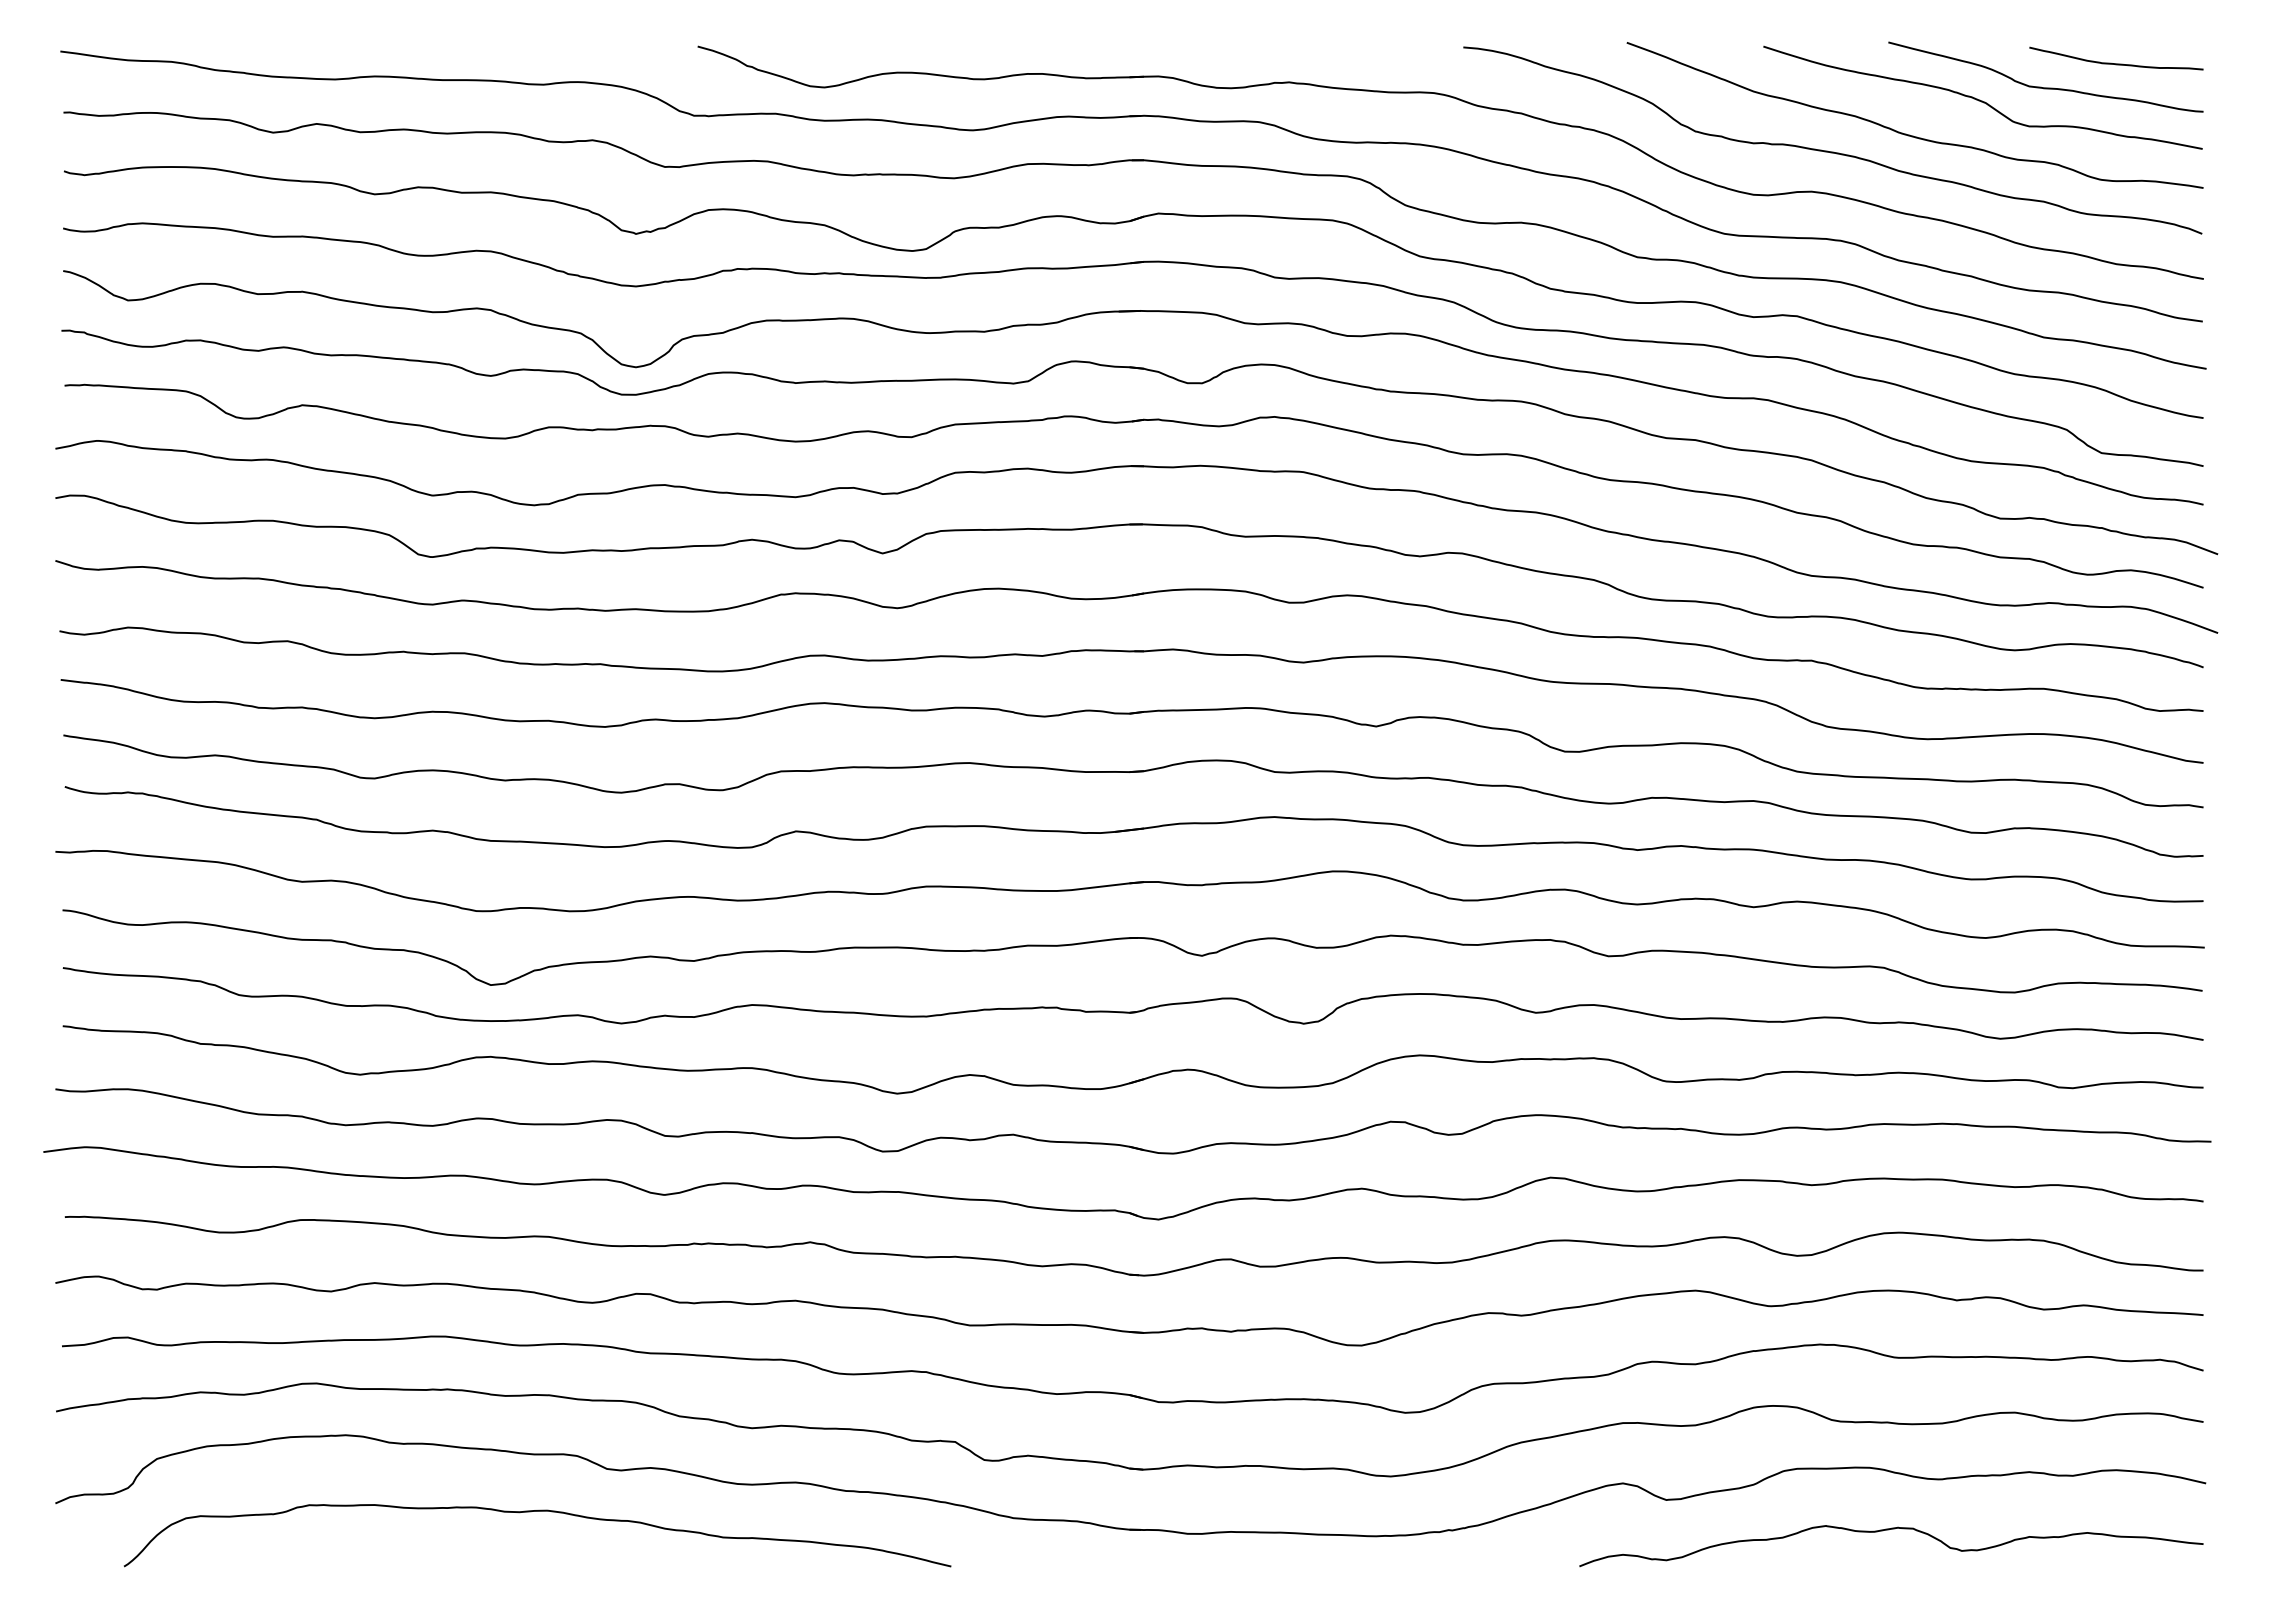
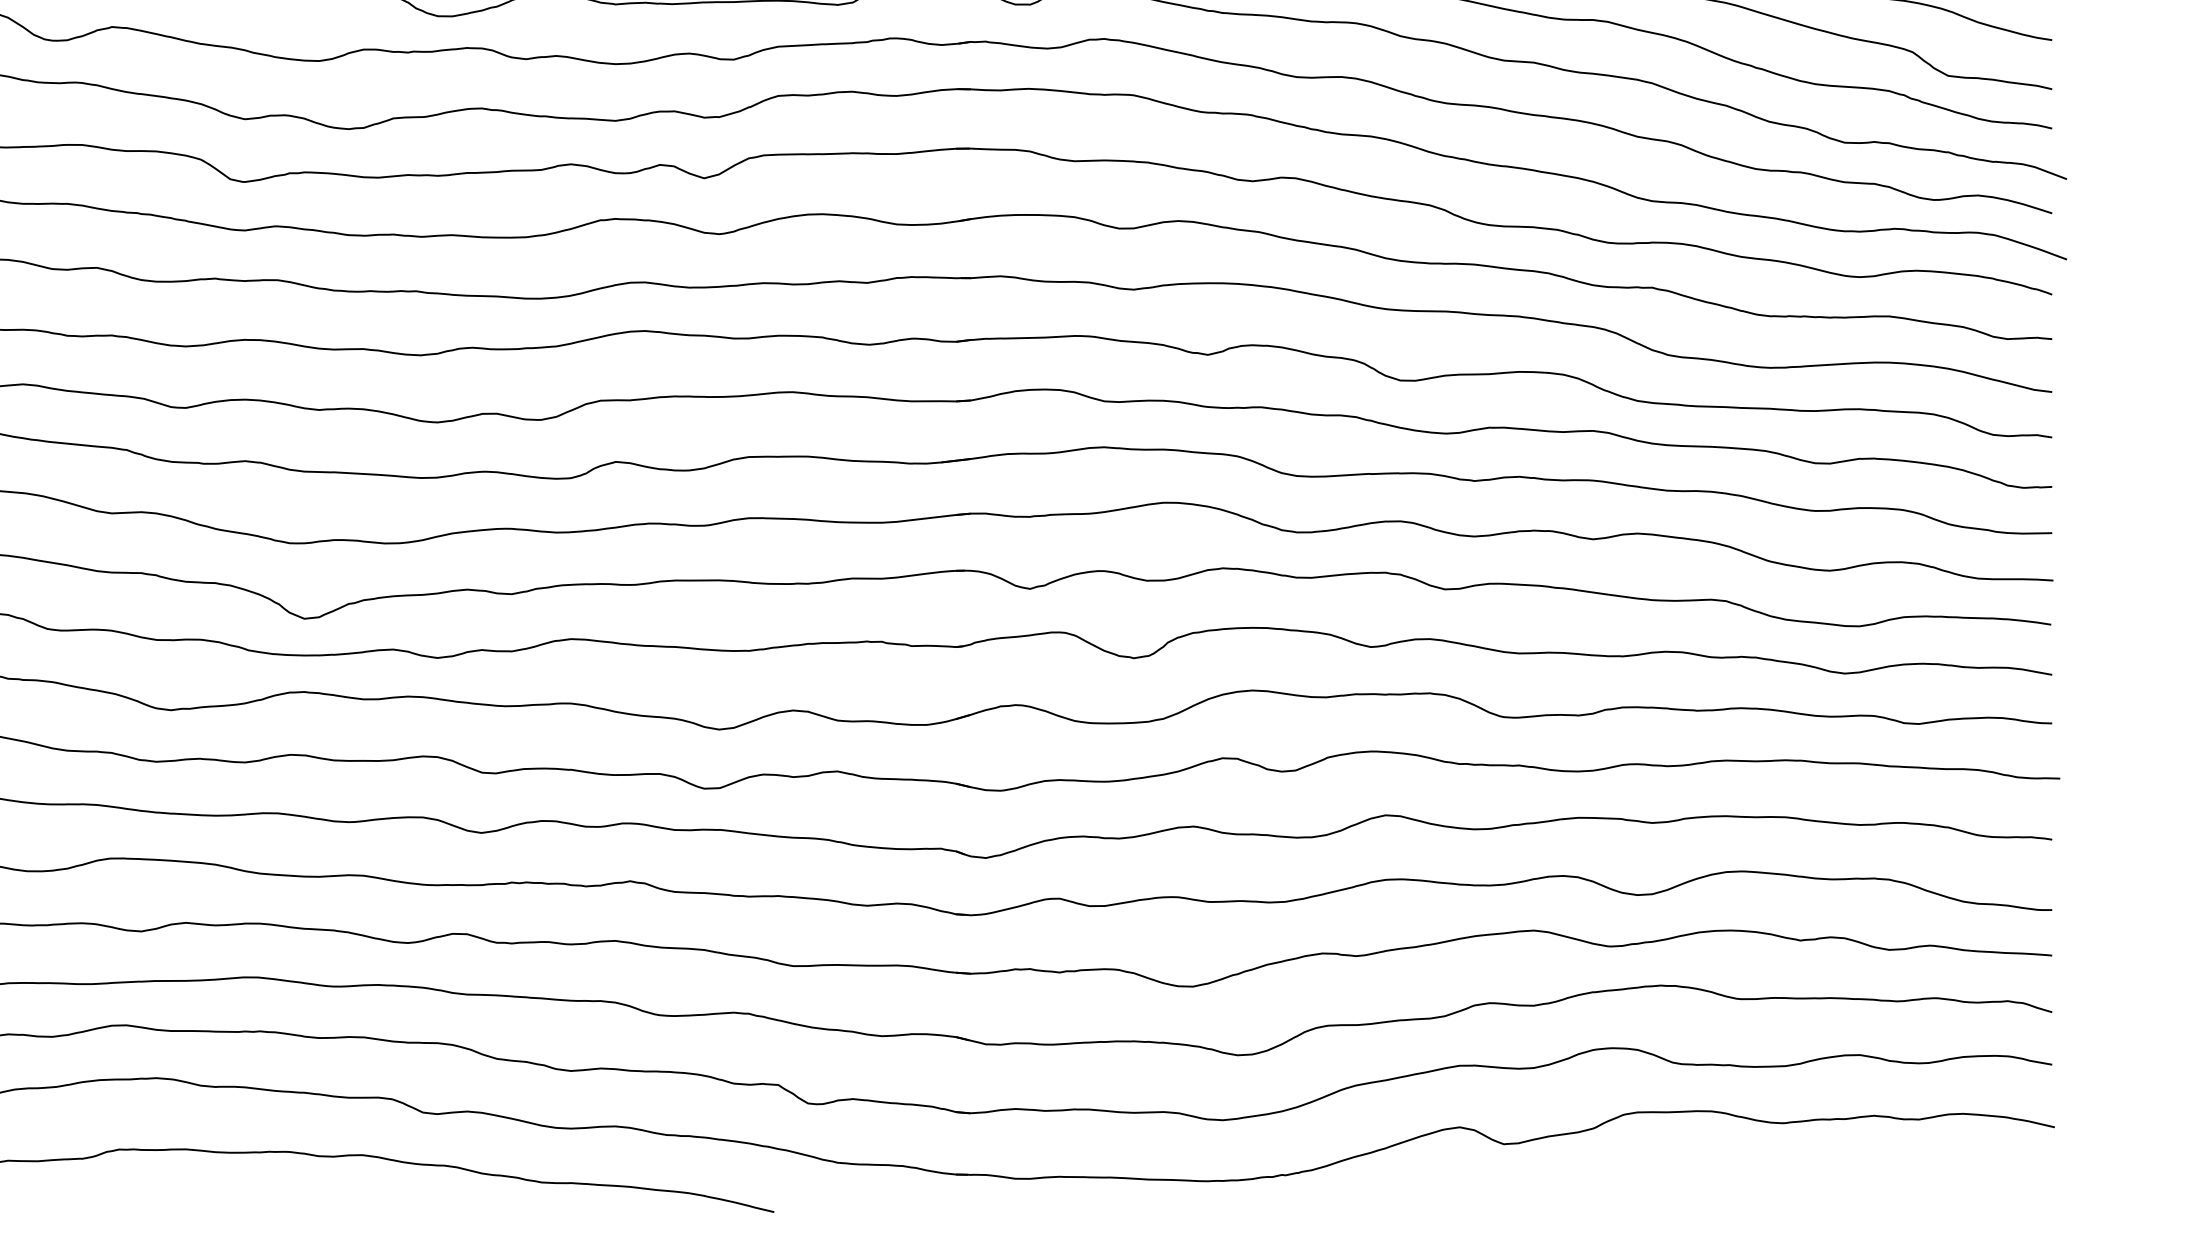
curve: (1888, 1530) -> (1730, 1175), removed

